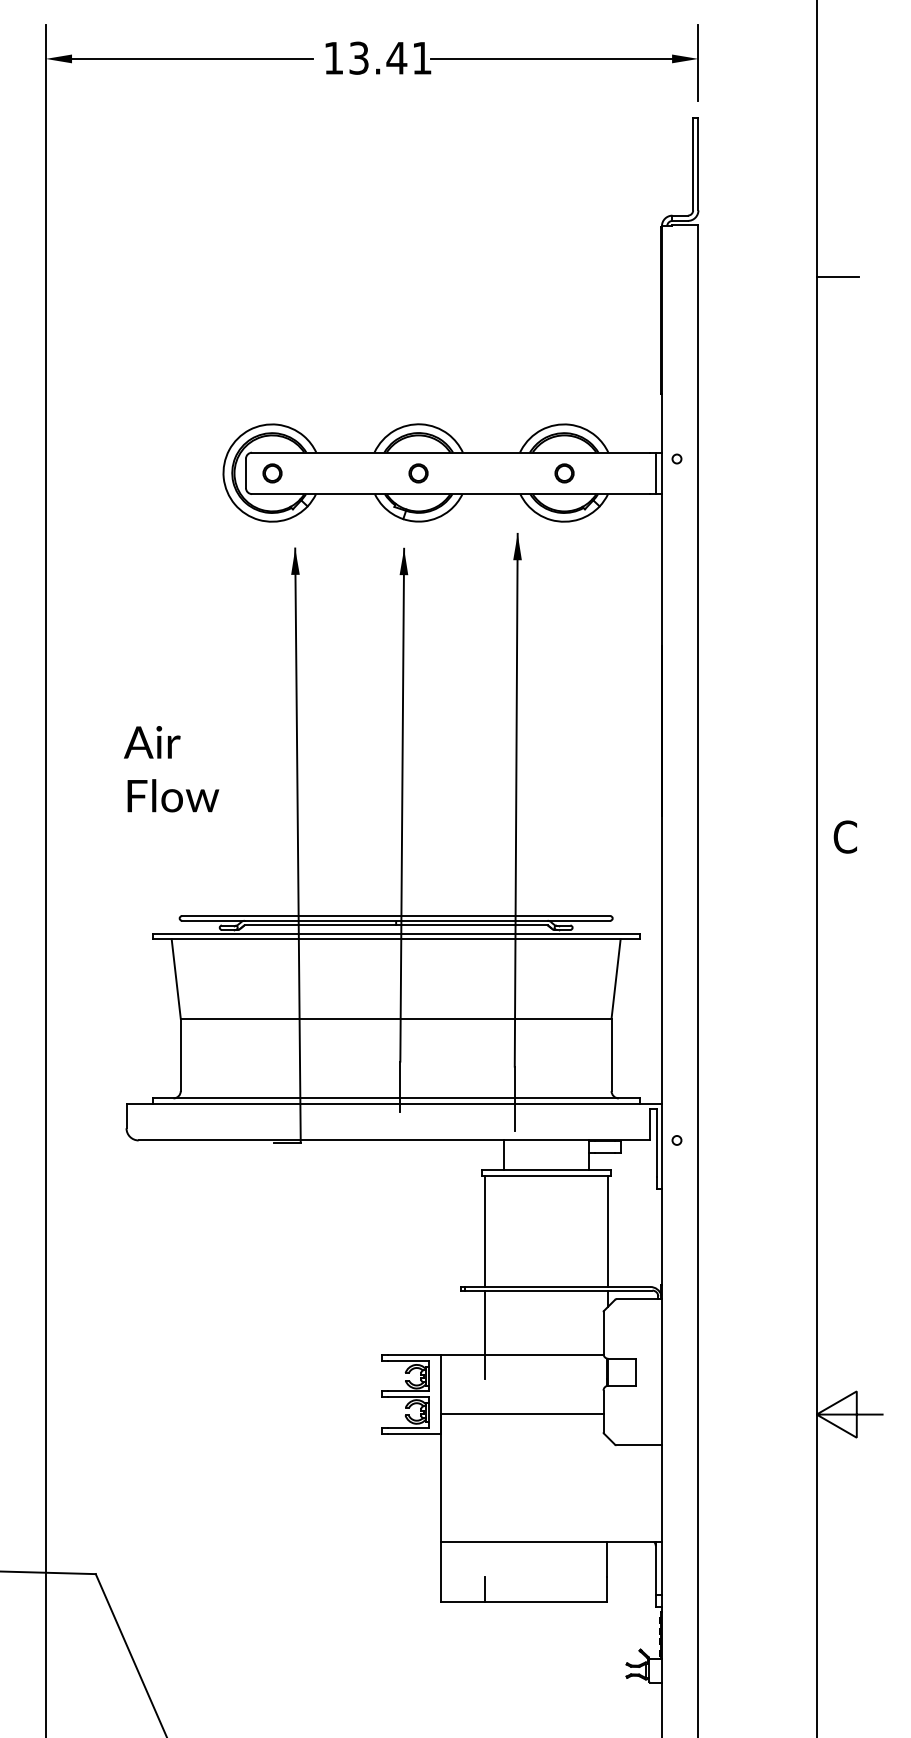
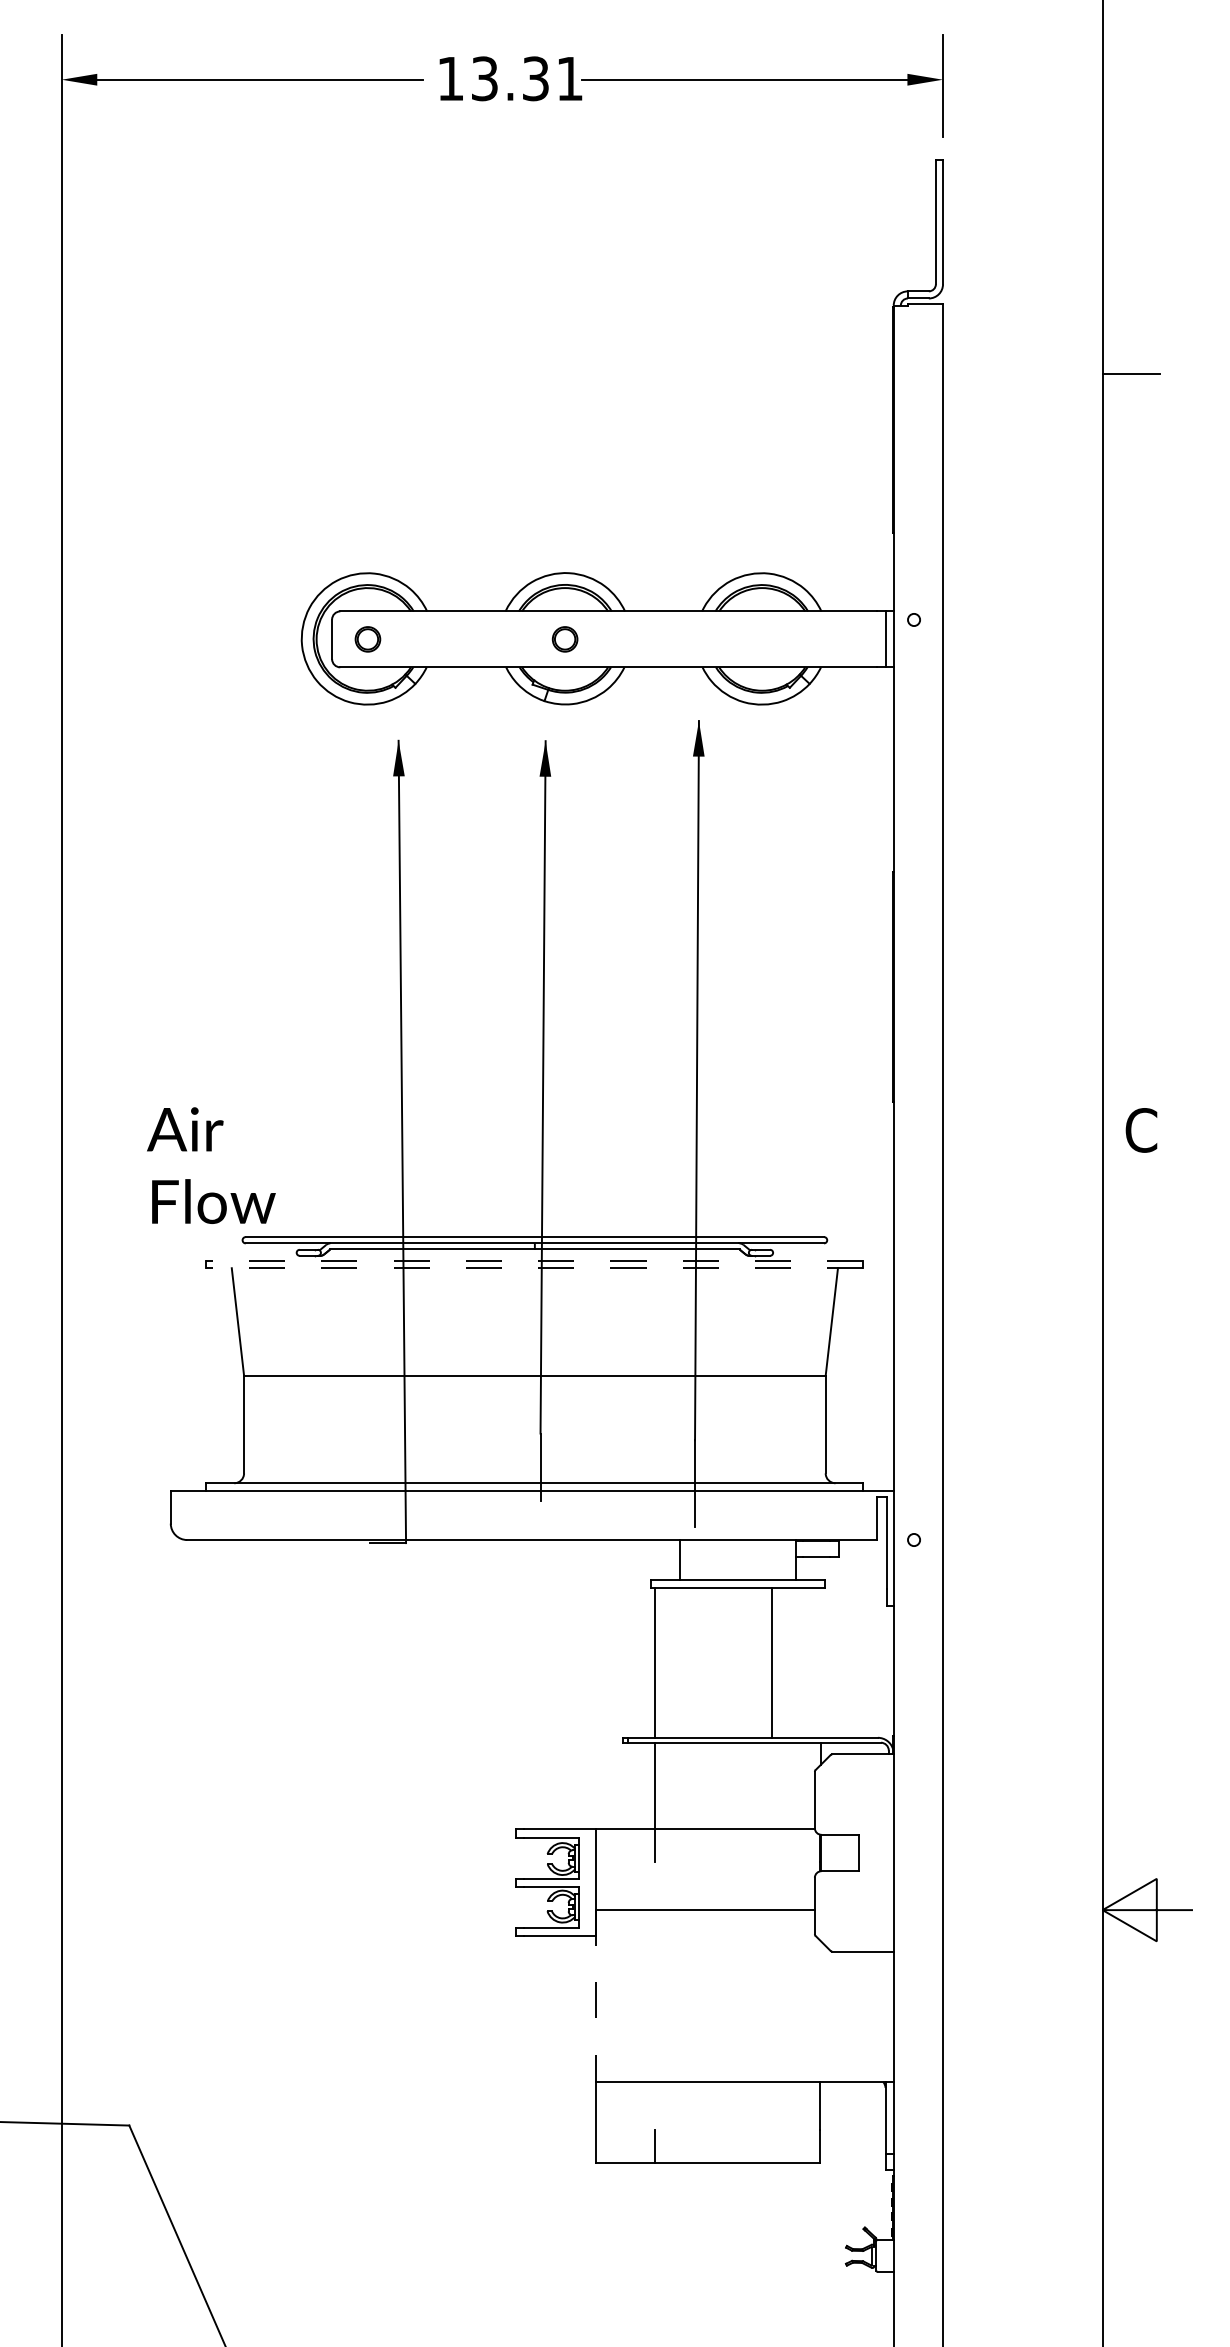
text: (396, 57) -> (535, 77), 13.41 -> 13.31
circle: (564, 473) -> (762, 639), removed
text: (171, 769) -> (211, 1166), moved
line: (395, 933) -> (533, 1260), solid -> dashed
line: (395, 939) -> (533, 1268), solid -> dashed
line: (607, 1231) -> (771, 1662), moved
line: (441, 1478) -> (596, 1996), solid -> dashed

